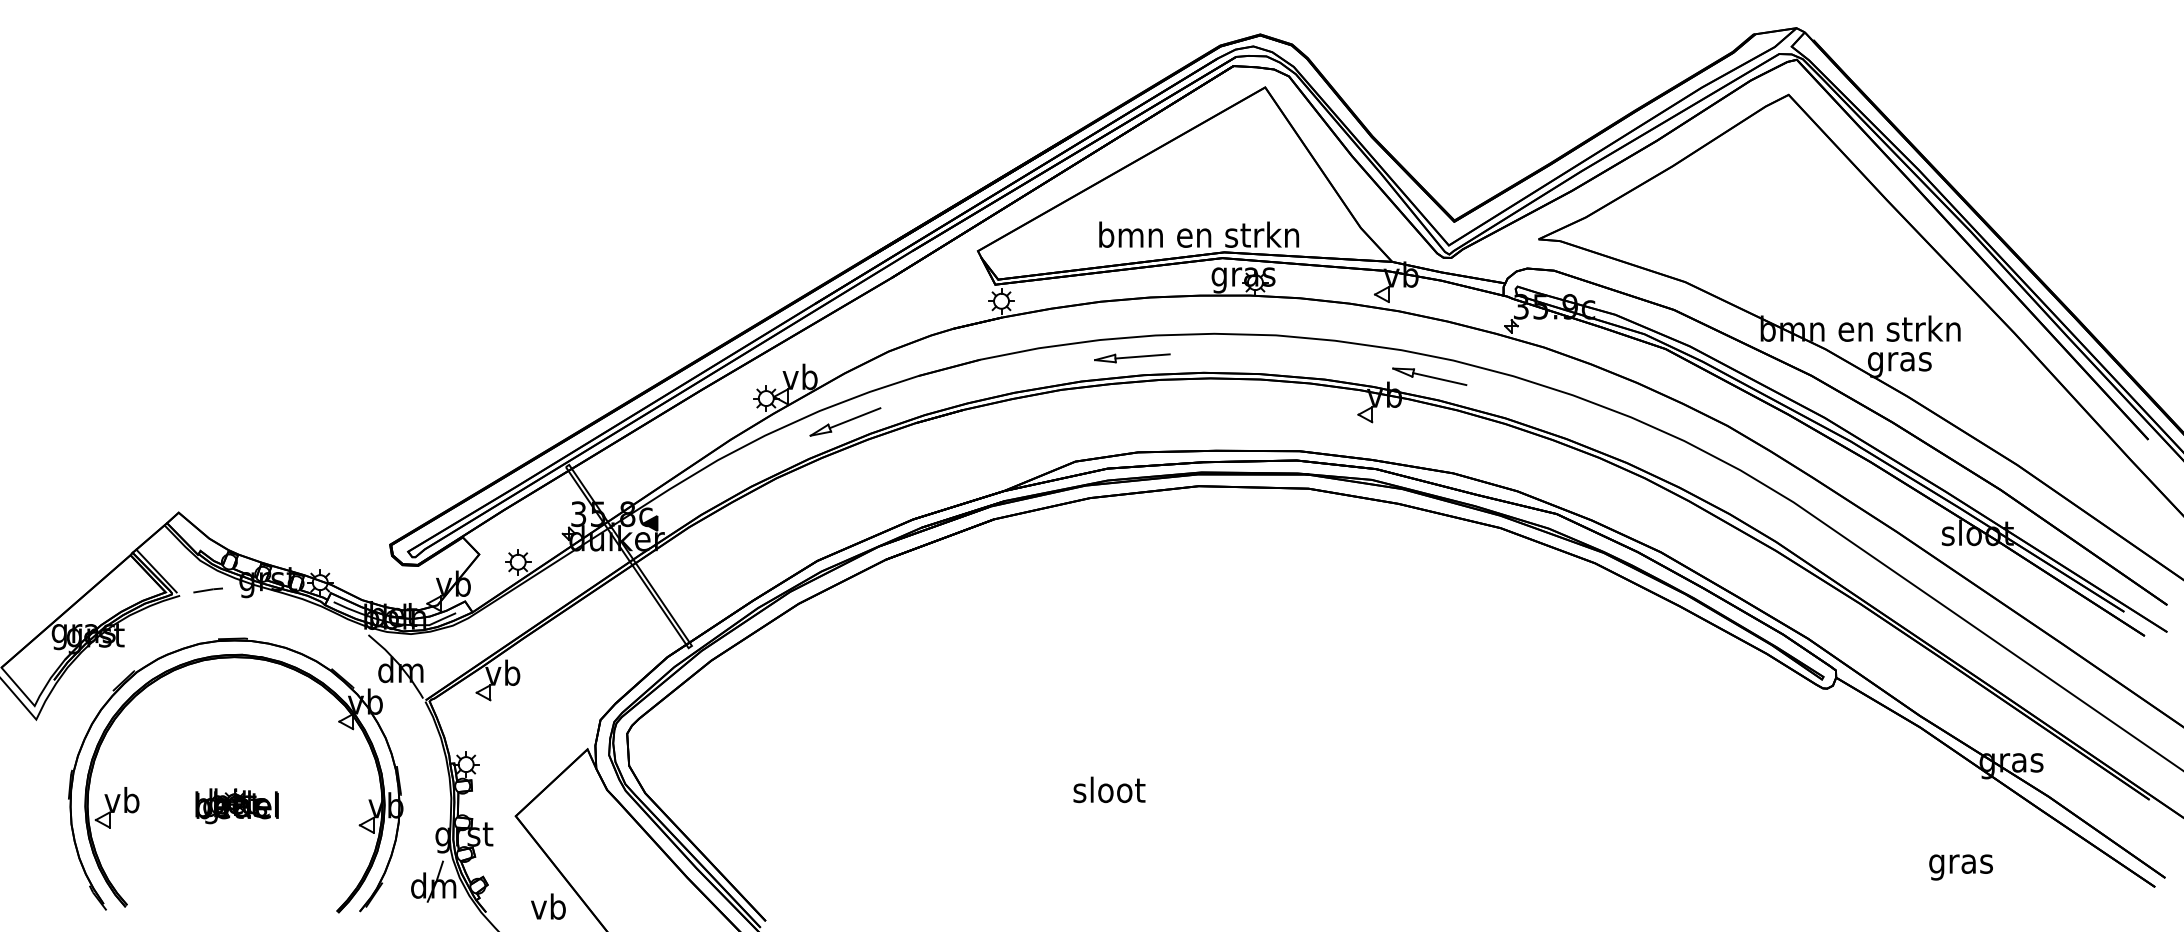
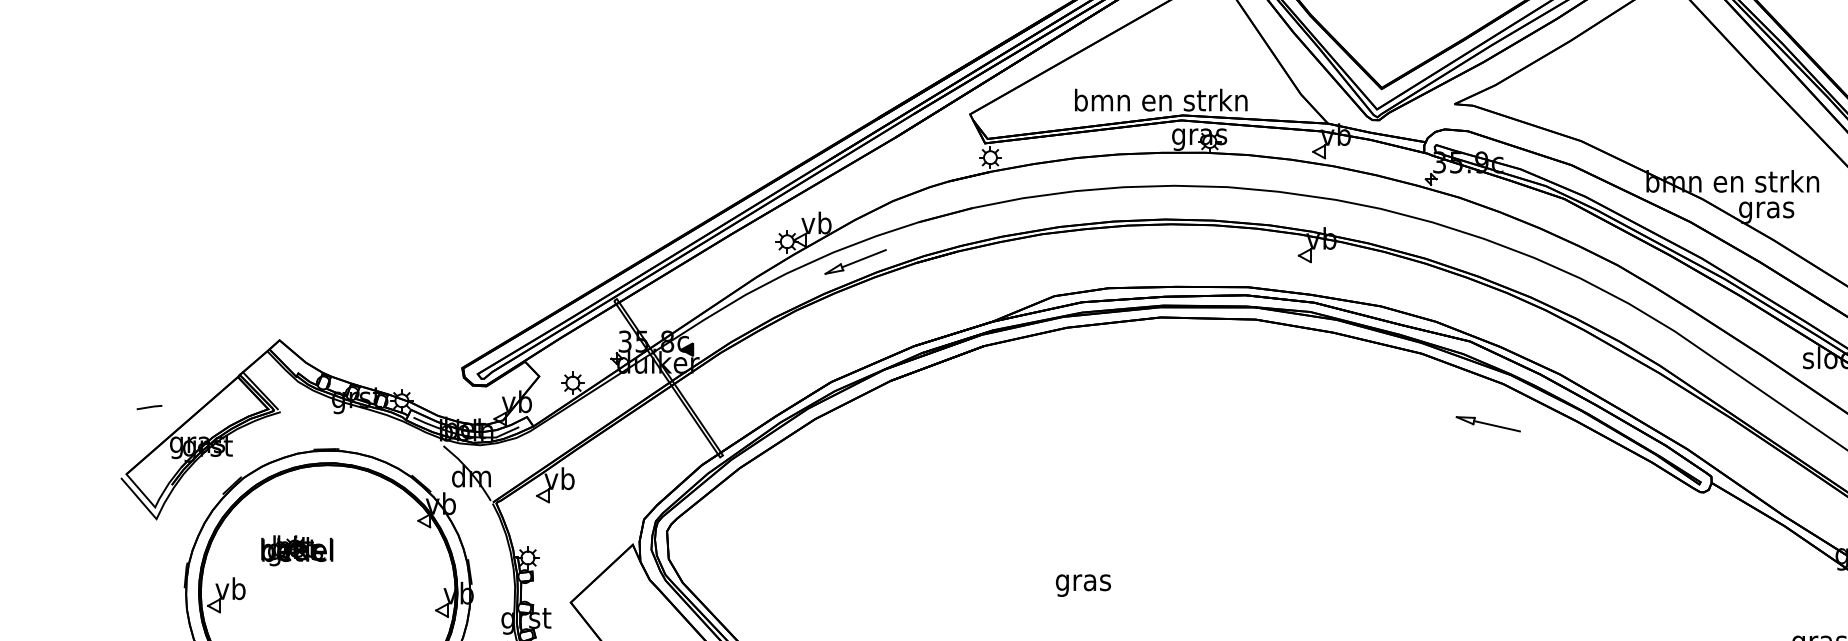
part: (1132, 358) -> (1103, 207), removed
part: (1429, 376) -> (1488, 423), moved
line: (207, 590) -> (148, 407), moved
text: (1109, 792) -> (1083, 582), sloot -> gras
part: (236, 806) -> (296, 550), moved

